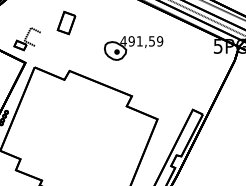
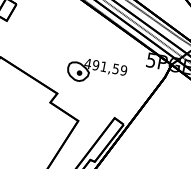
part: (133, 48) -> (96, 72), moved

